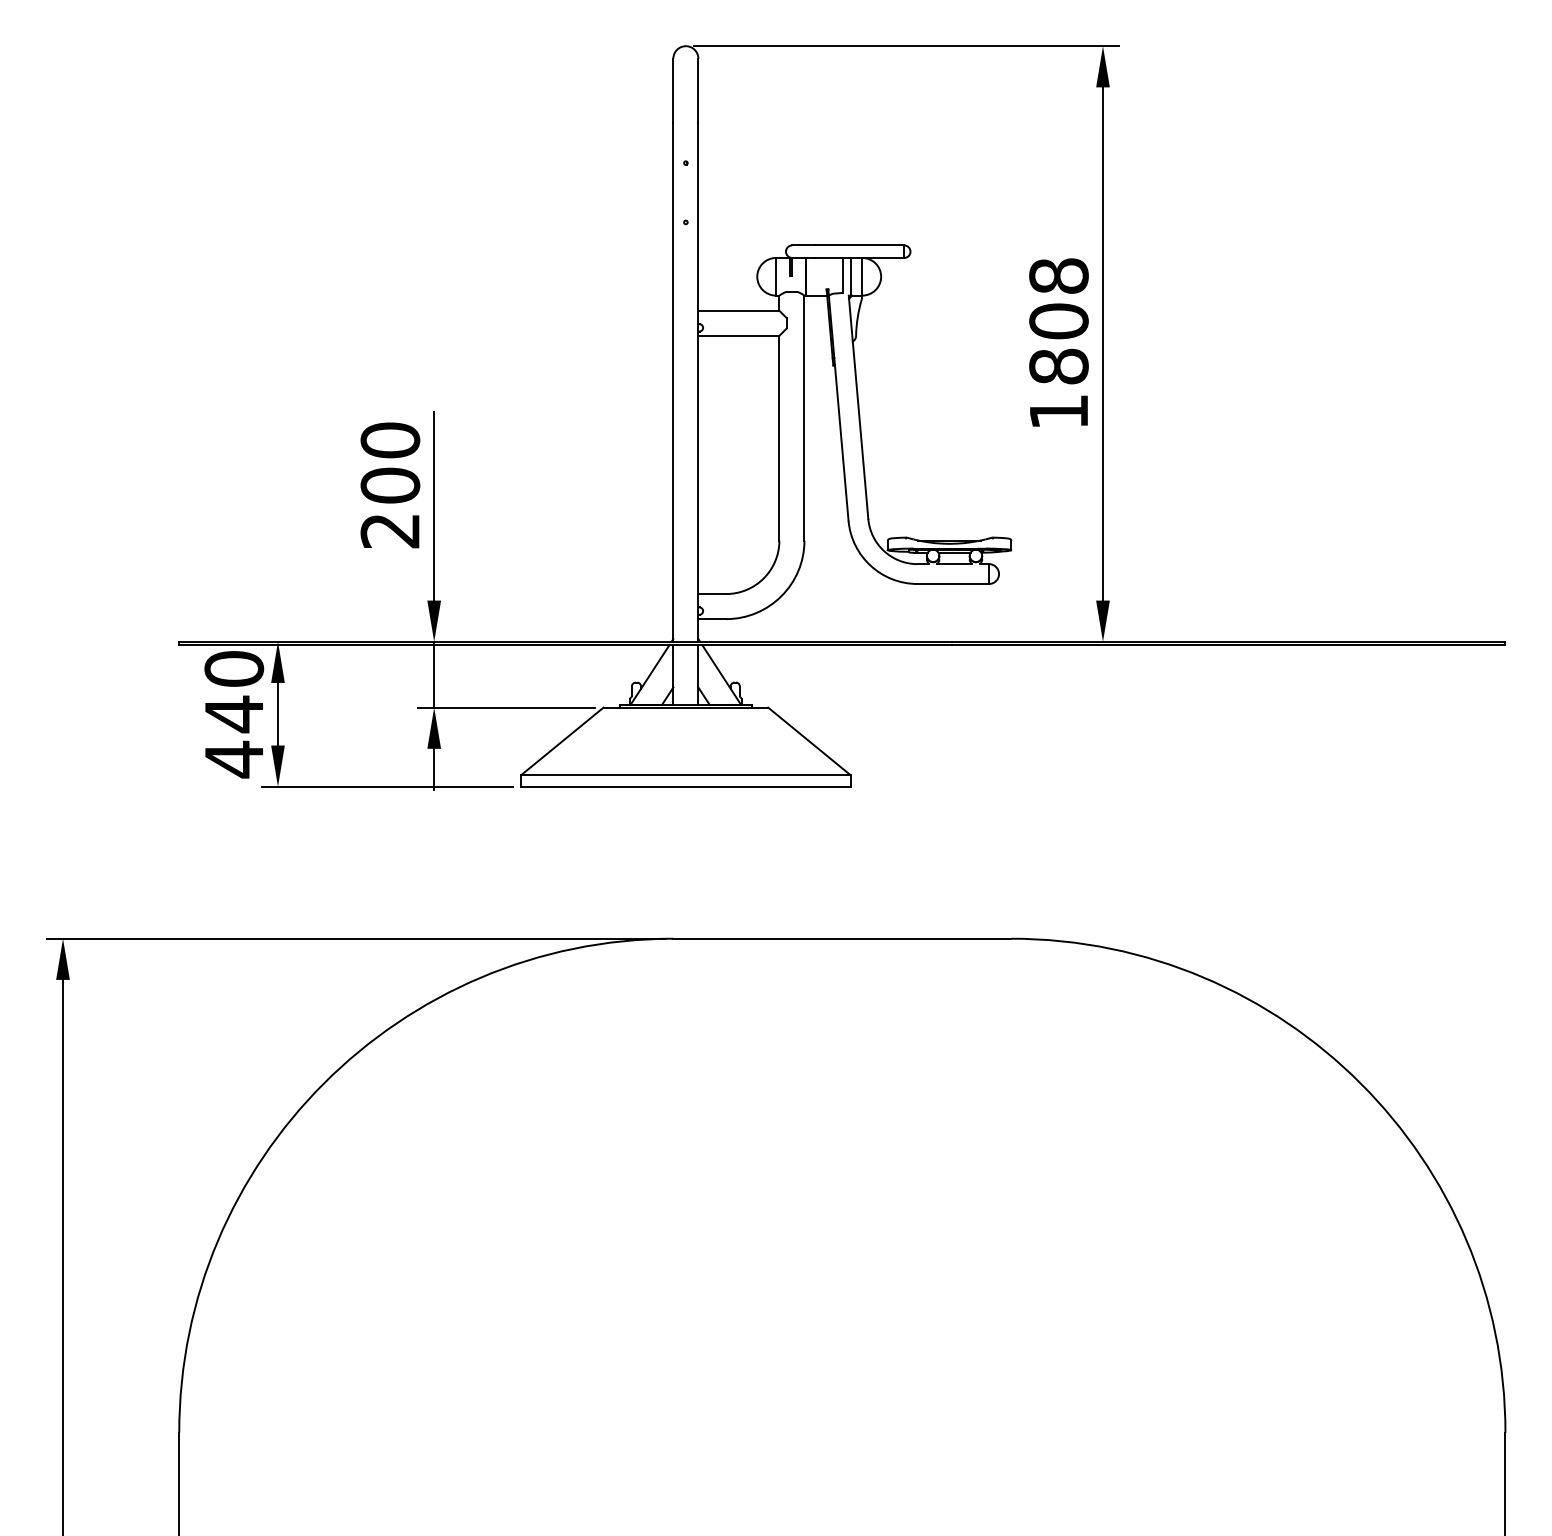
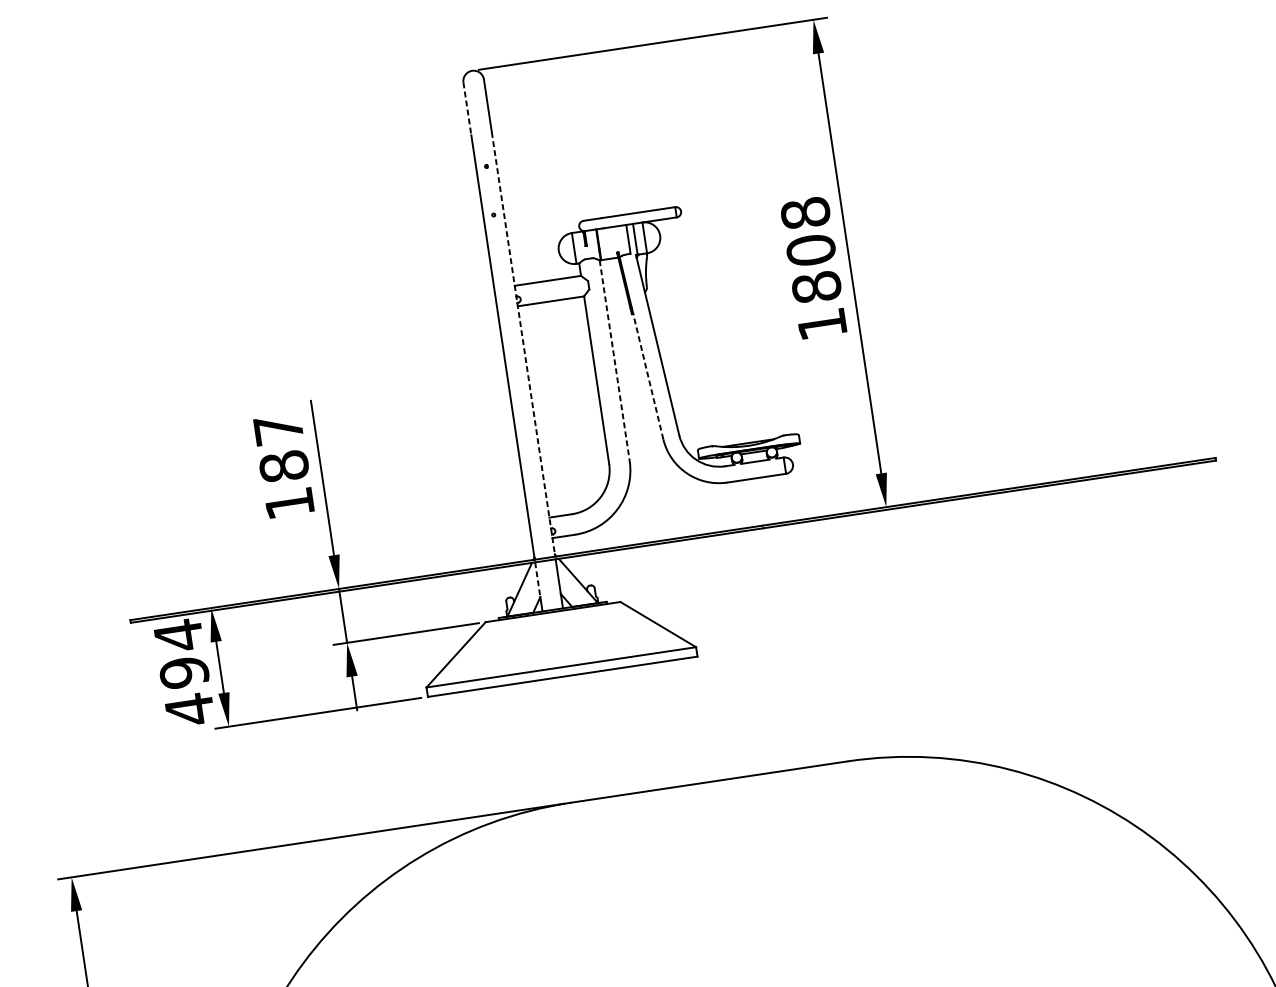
line: (673, 91) -> (467, 109), solid -> dashed
line: (698, 381) -> (523, 343), solid -> dashed
line: (804, 418) -> (614, 360), solid -> dashed
line: (841, 442) -> (647, 376), solid -> dashed
text: (390, 485) -> (284, 466), 200 -> 187
line: (673, 666) -> (537, 579), solid -> dashed
text: (234, 691) -> (181, 654), 440 -> 494

